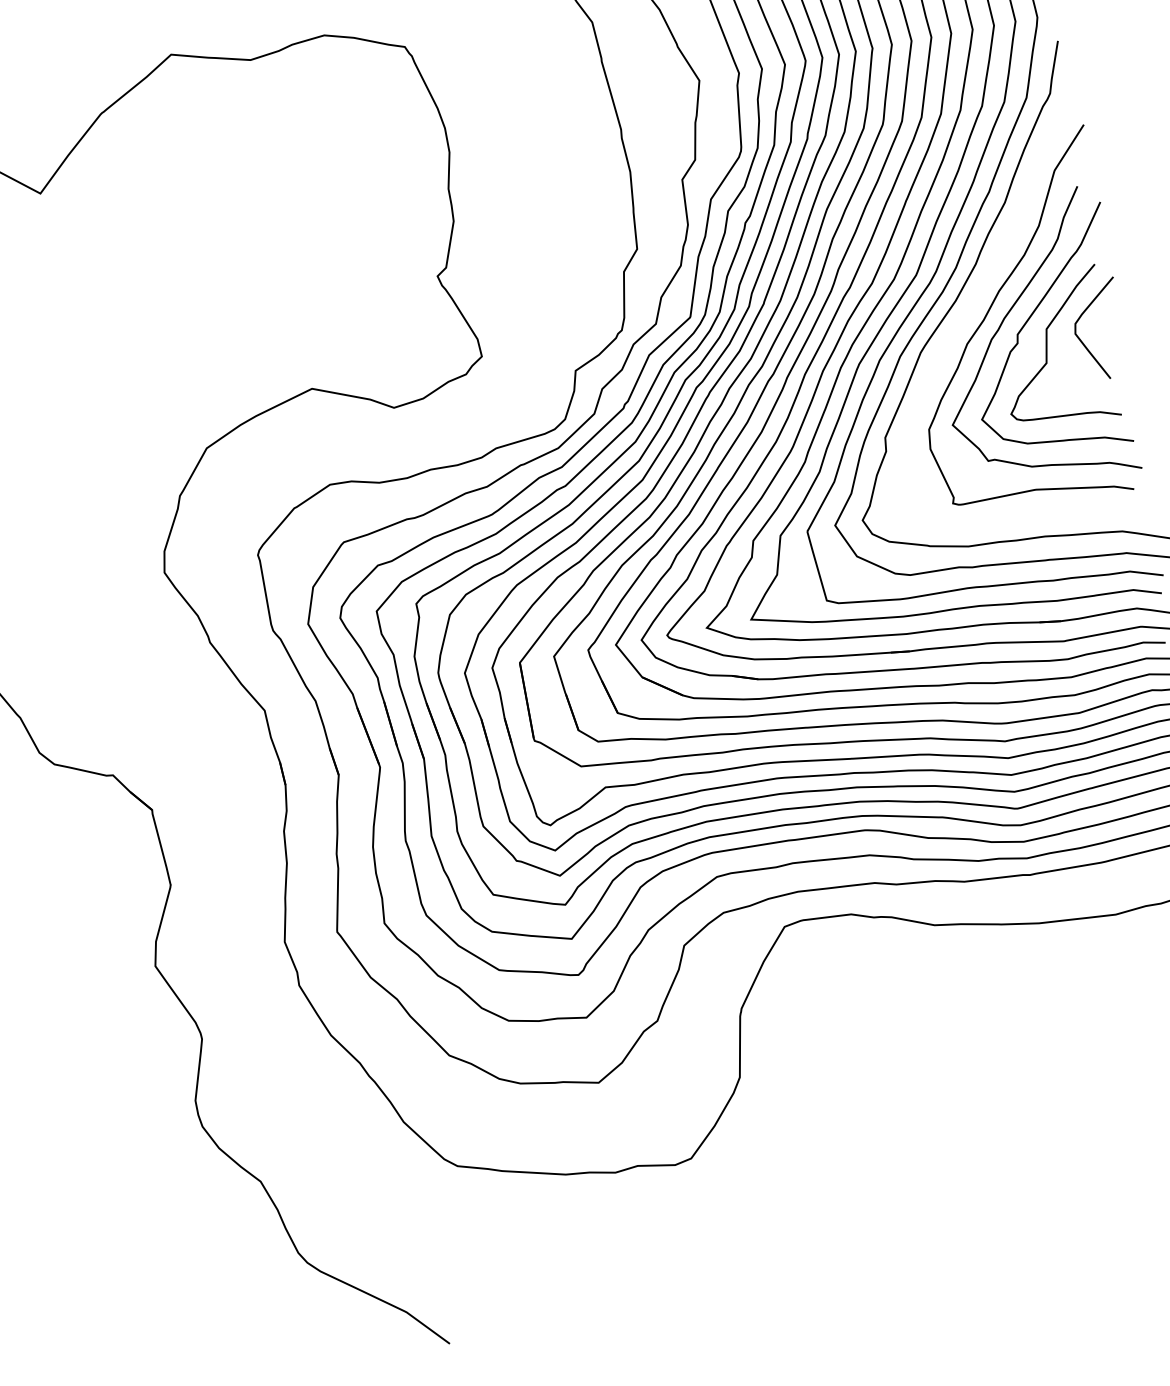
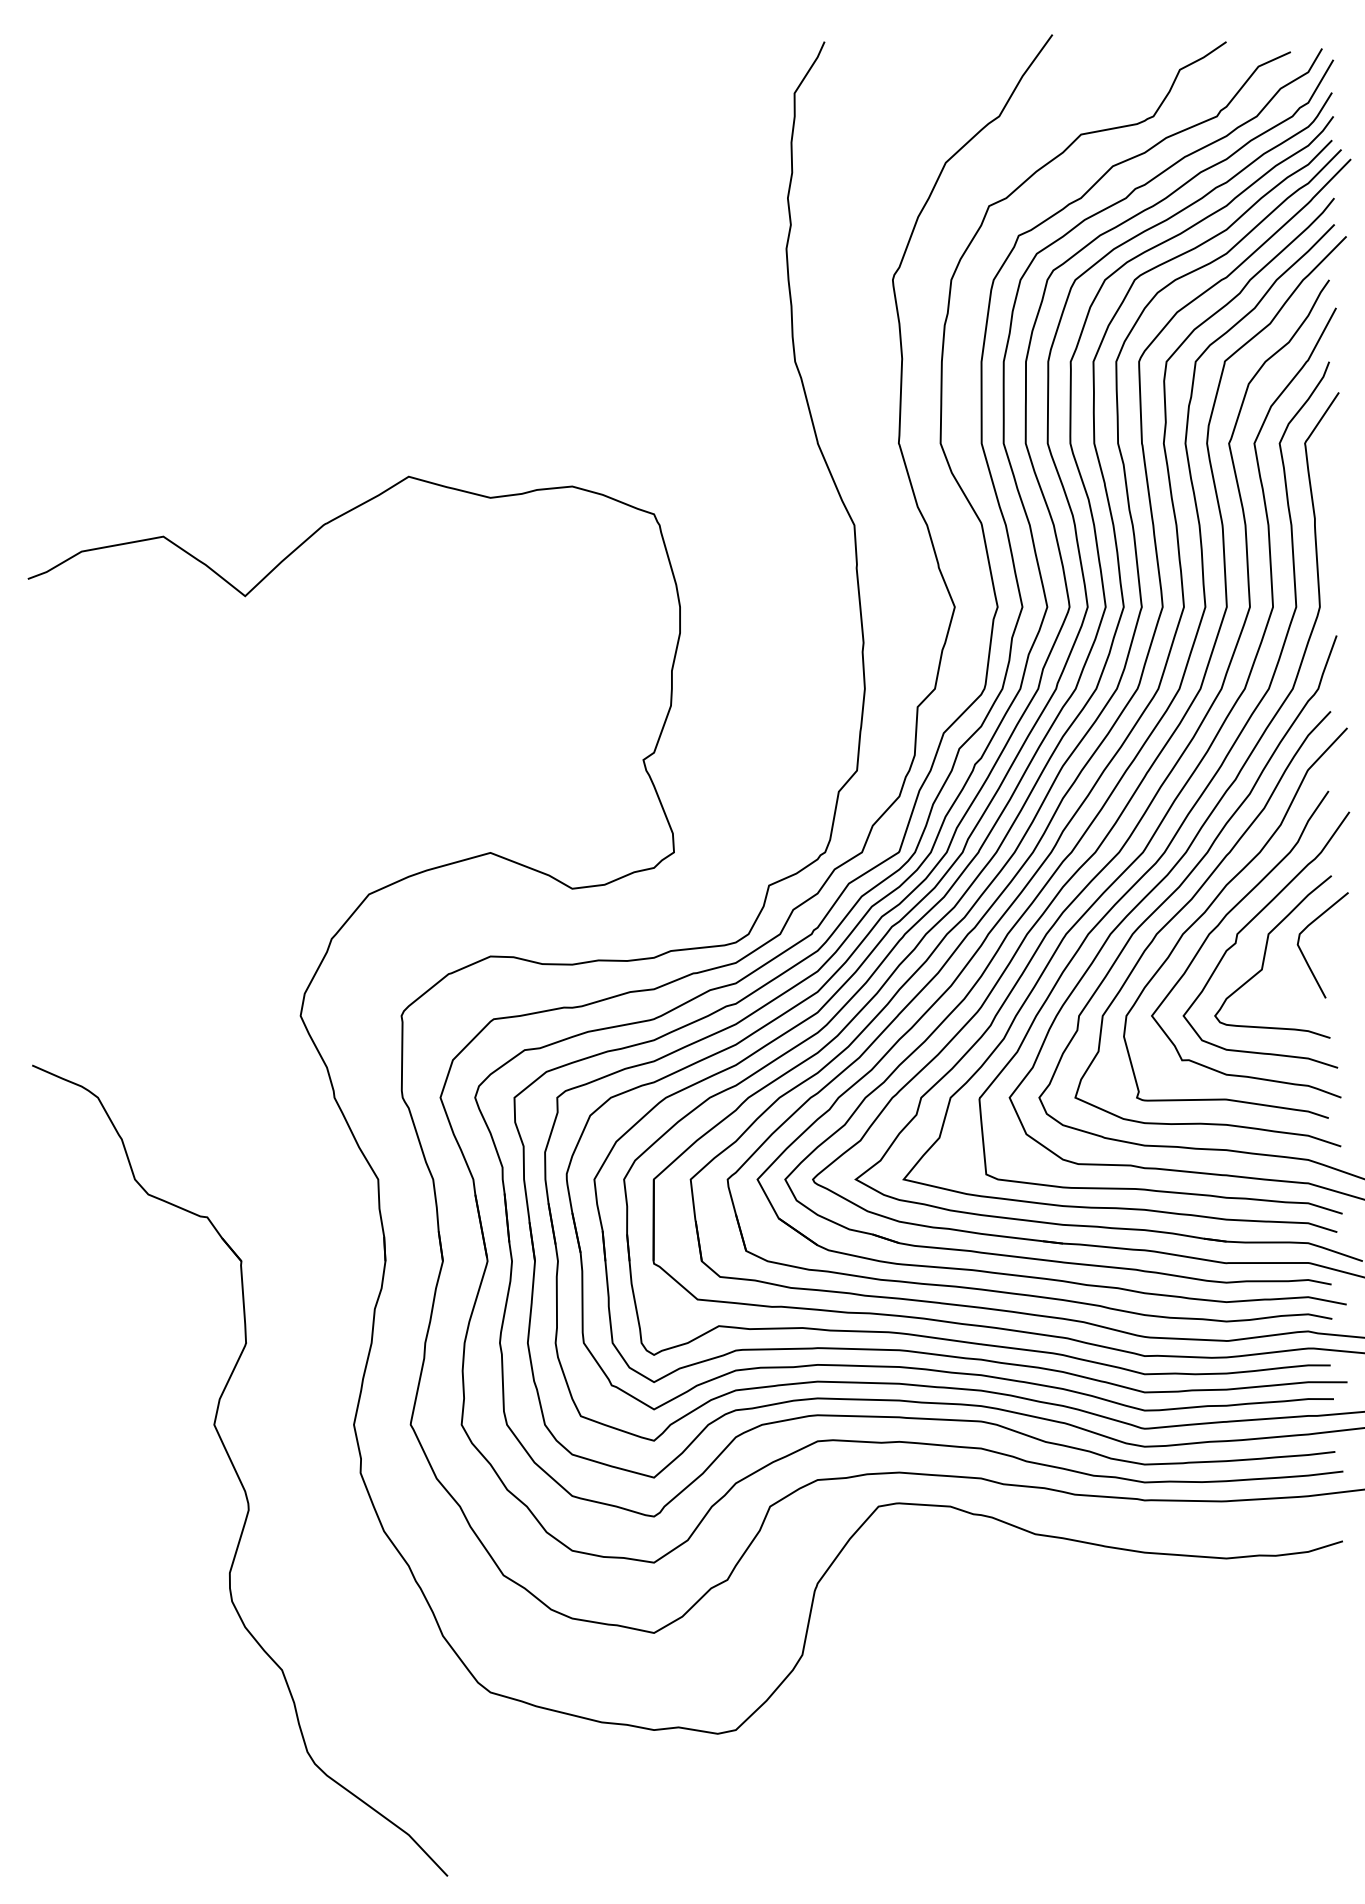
curve: (964, 318) -> (1185, 906), added

